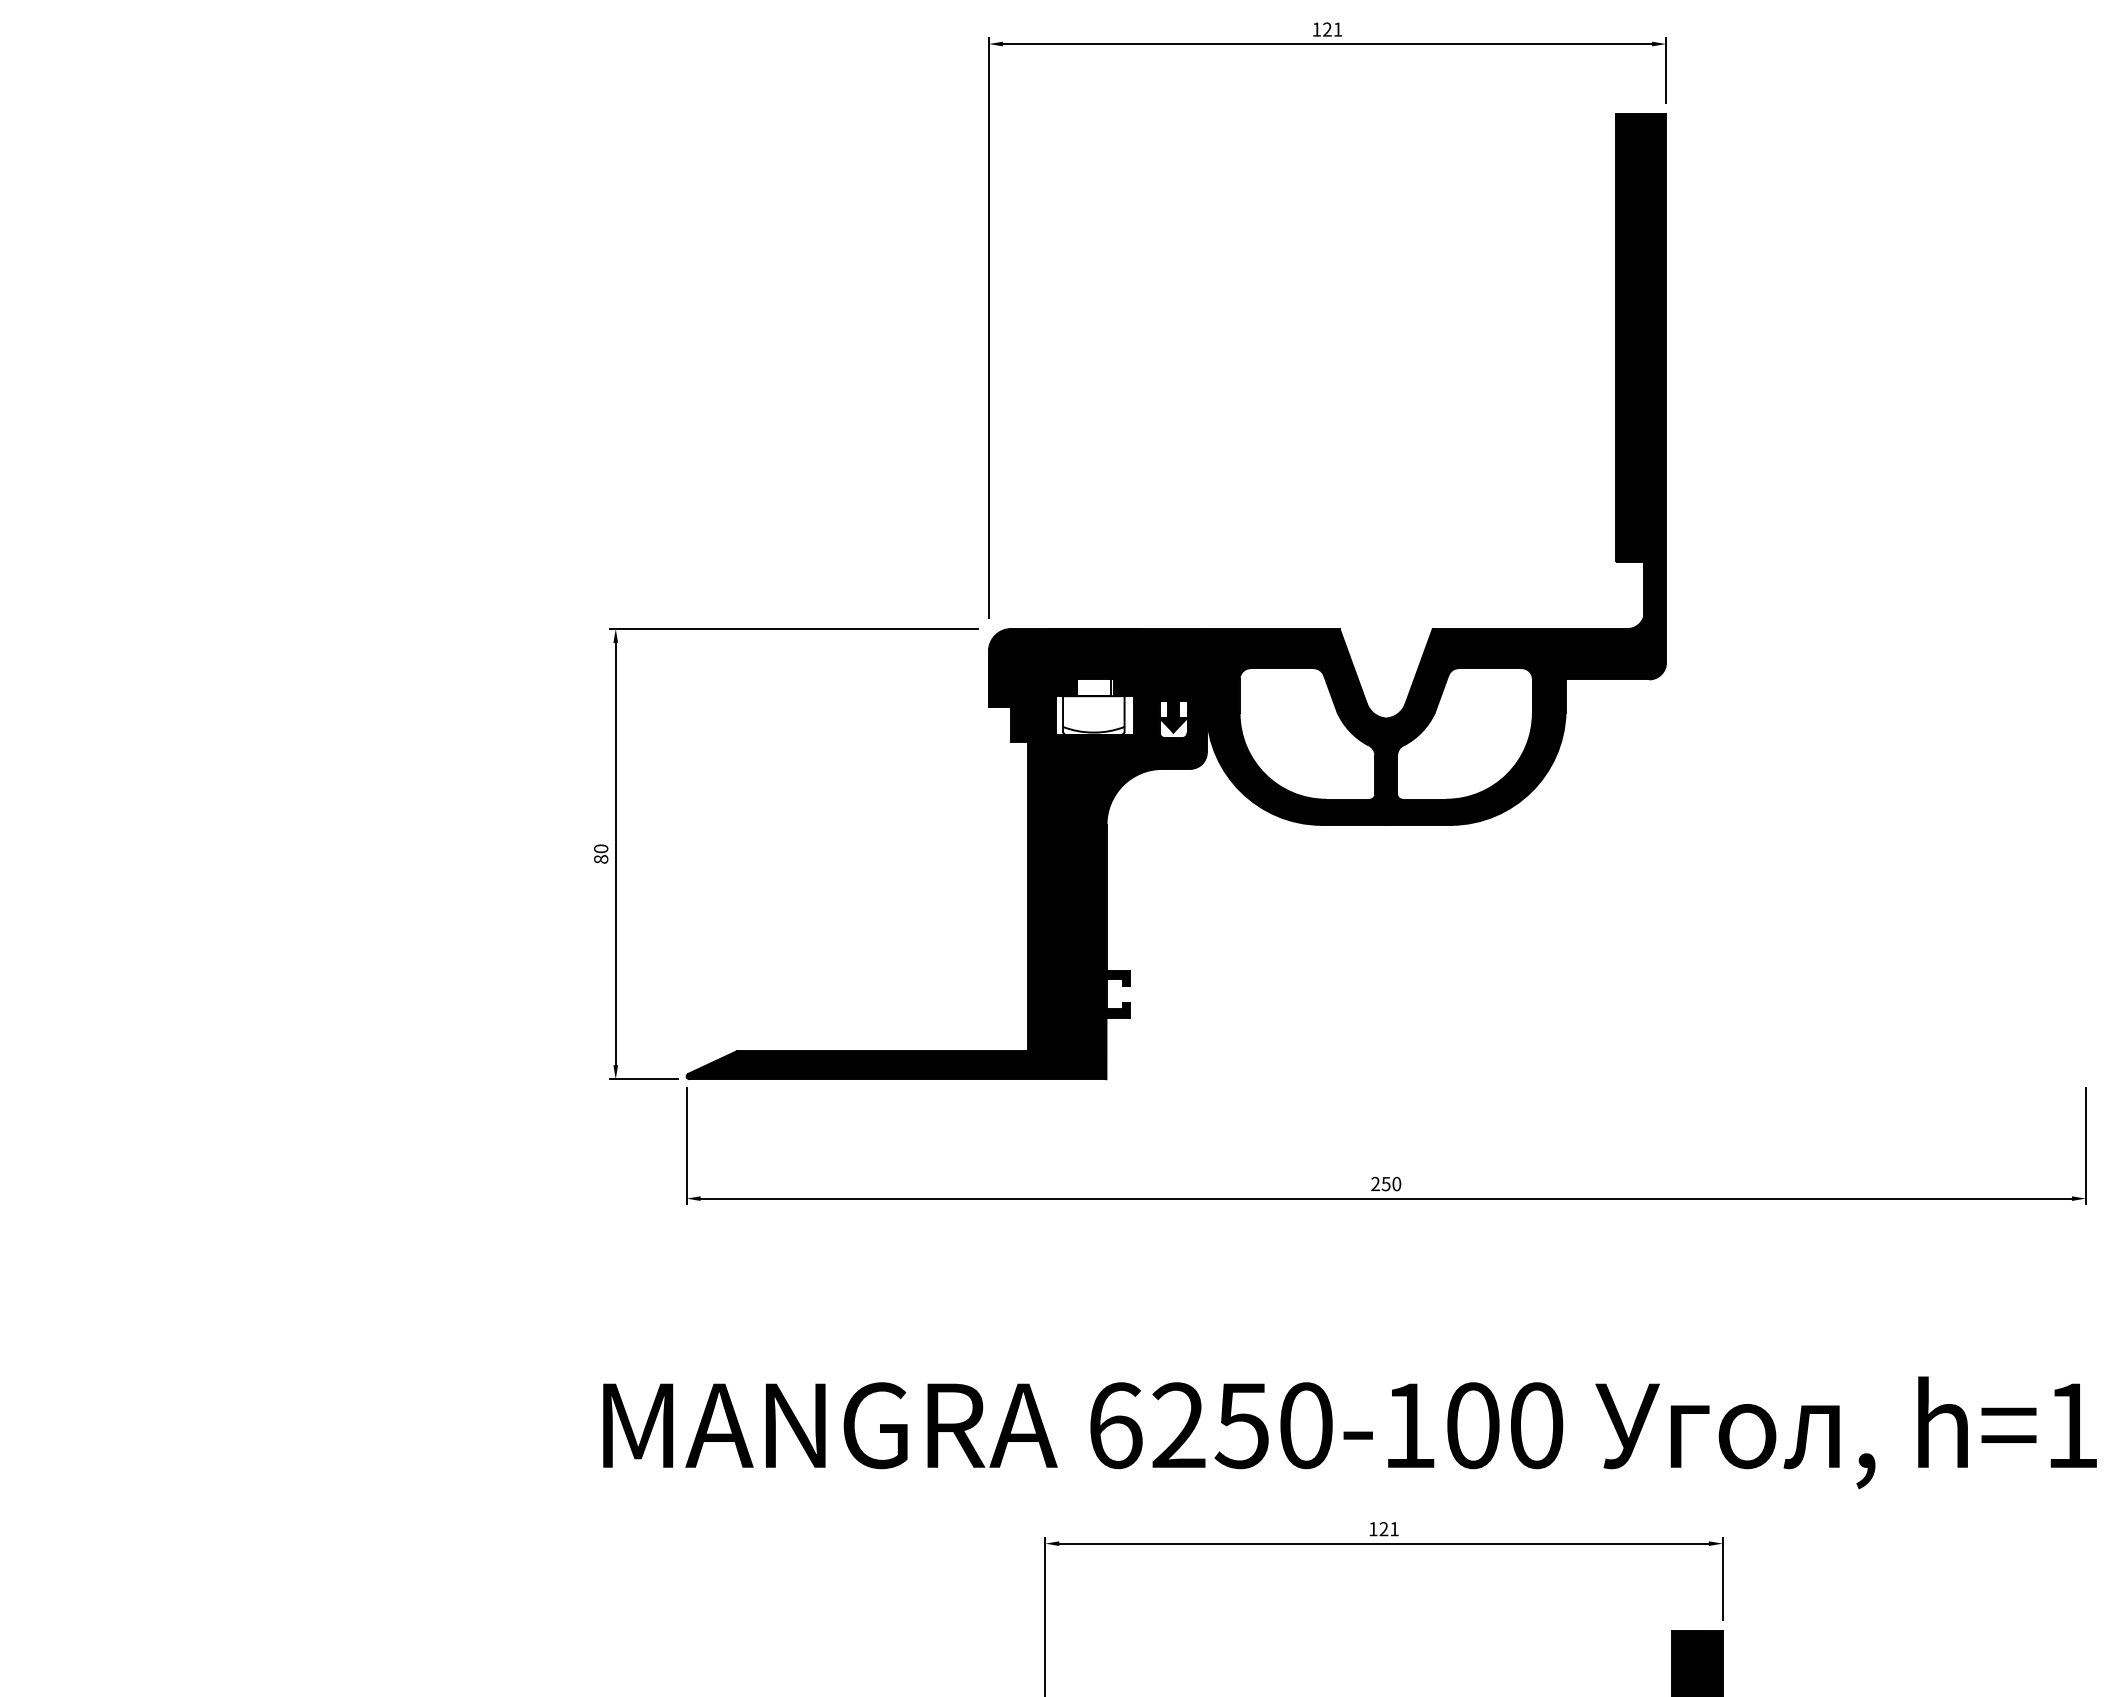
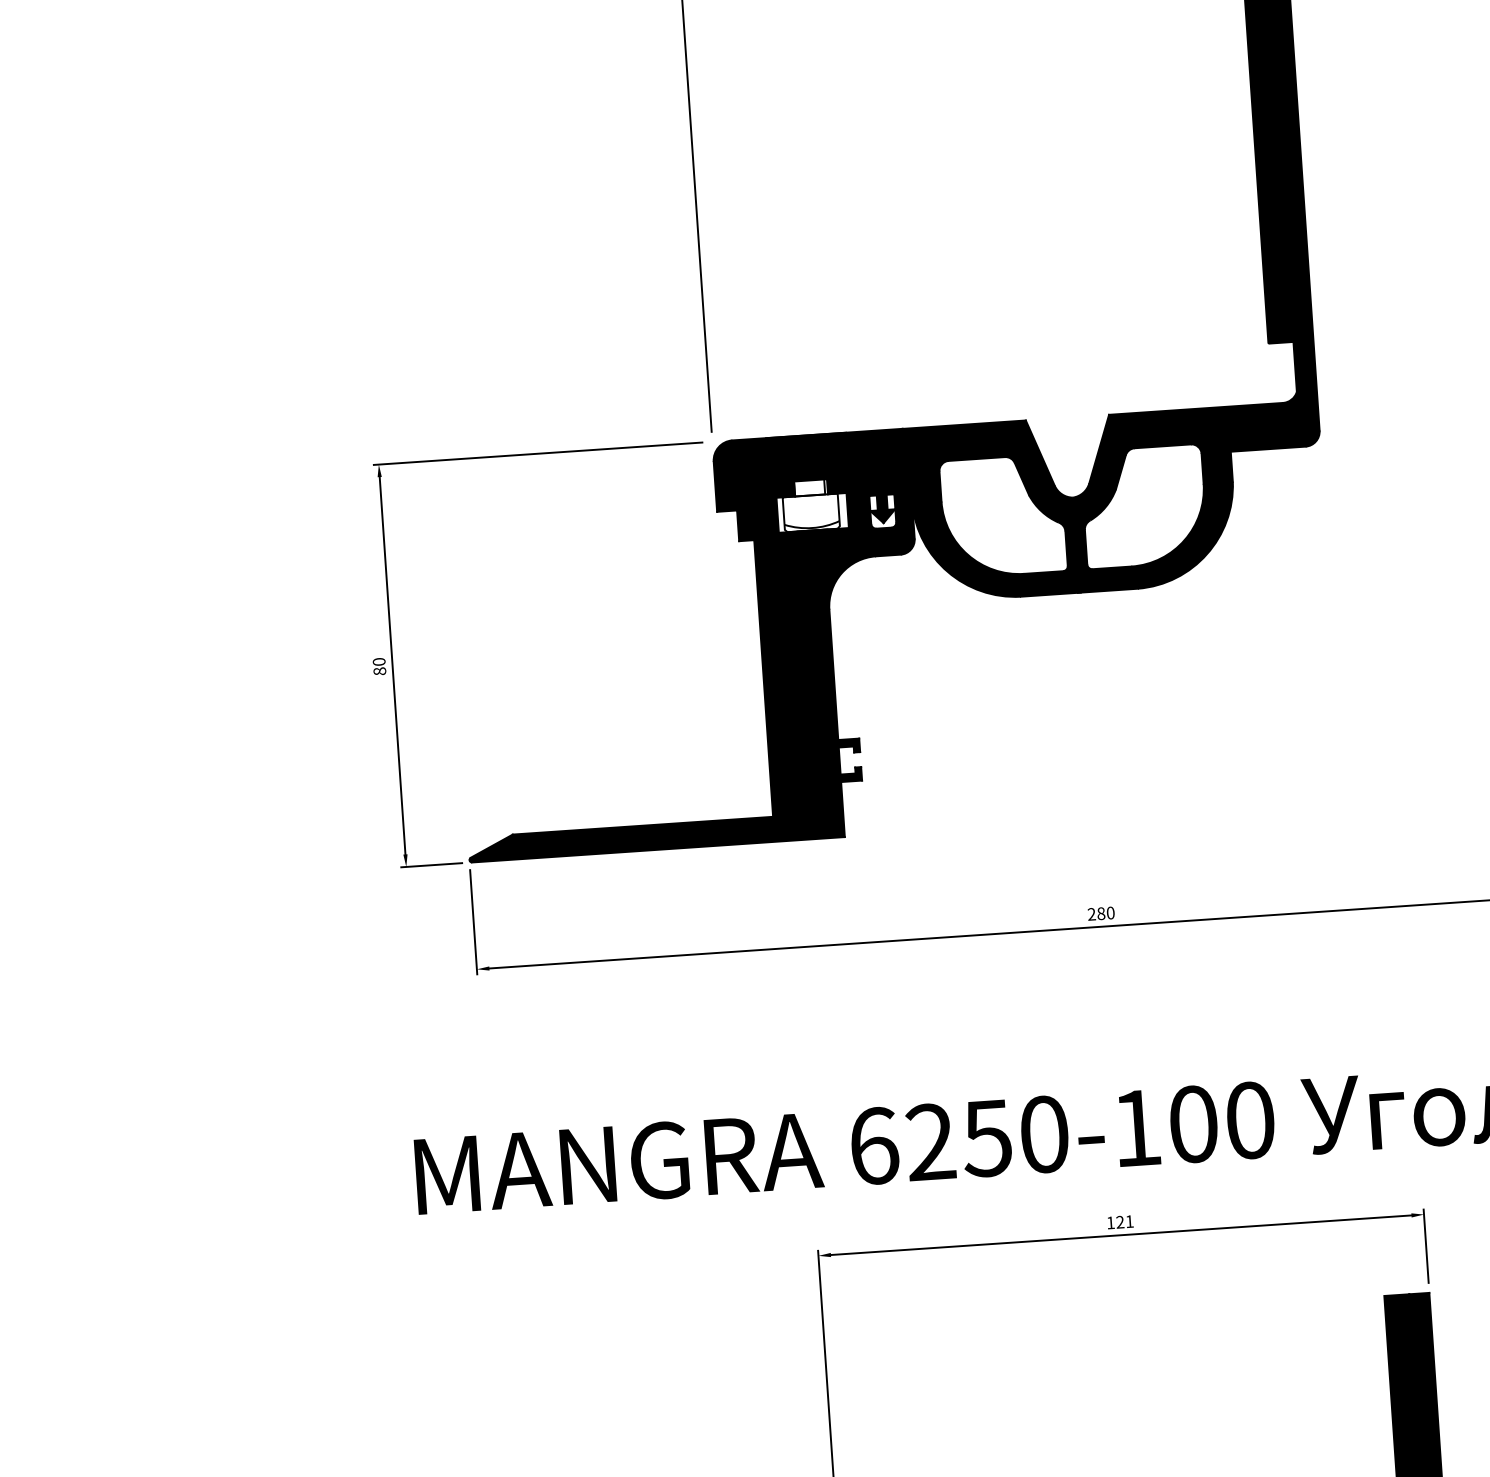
text: (1385, 1184) -> (1100, 914), 250 -> 280

